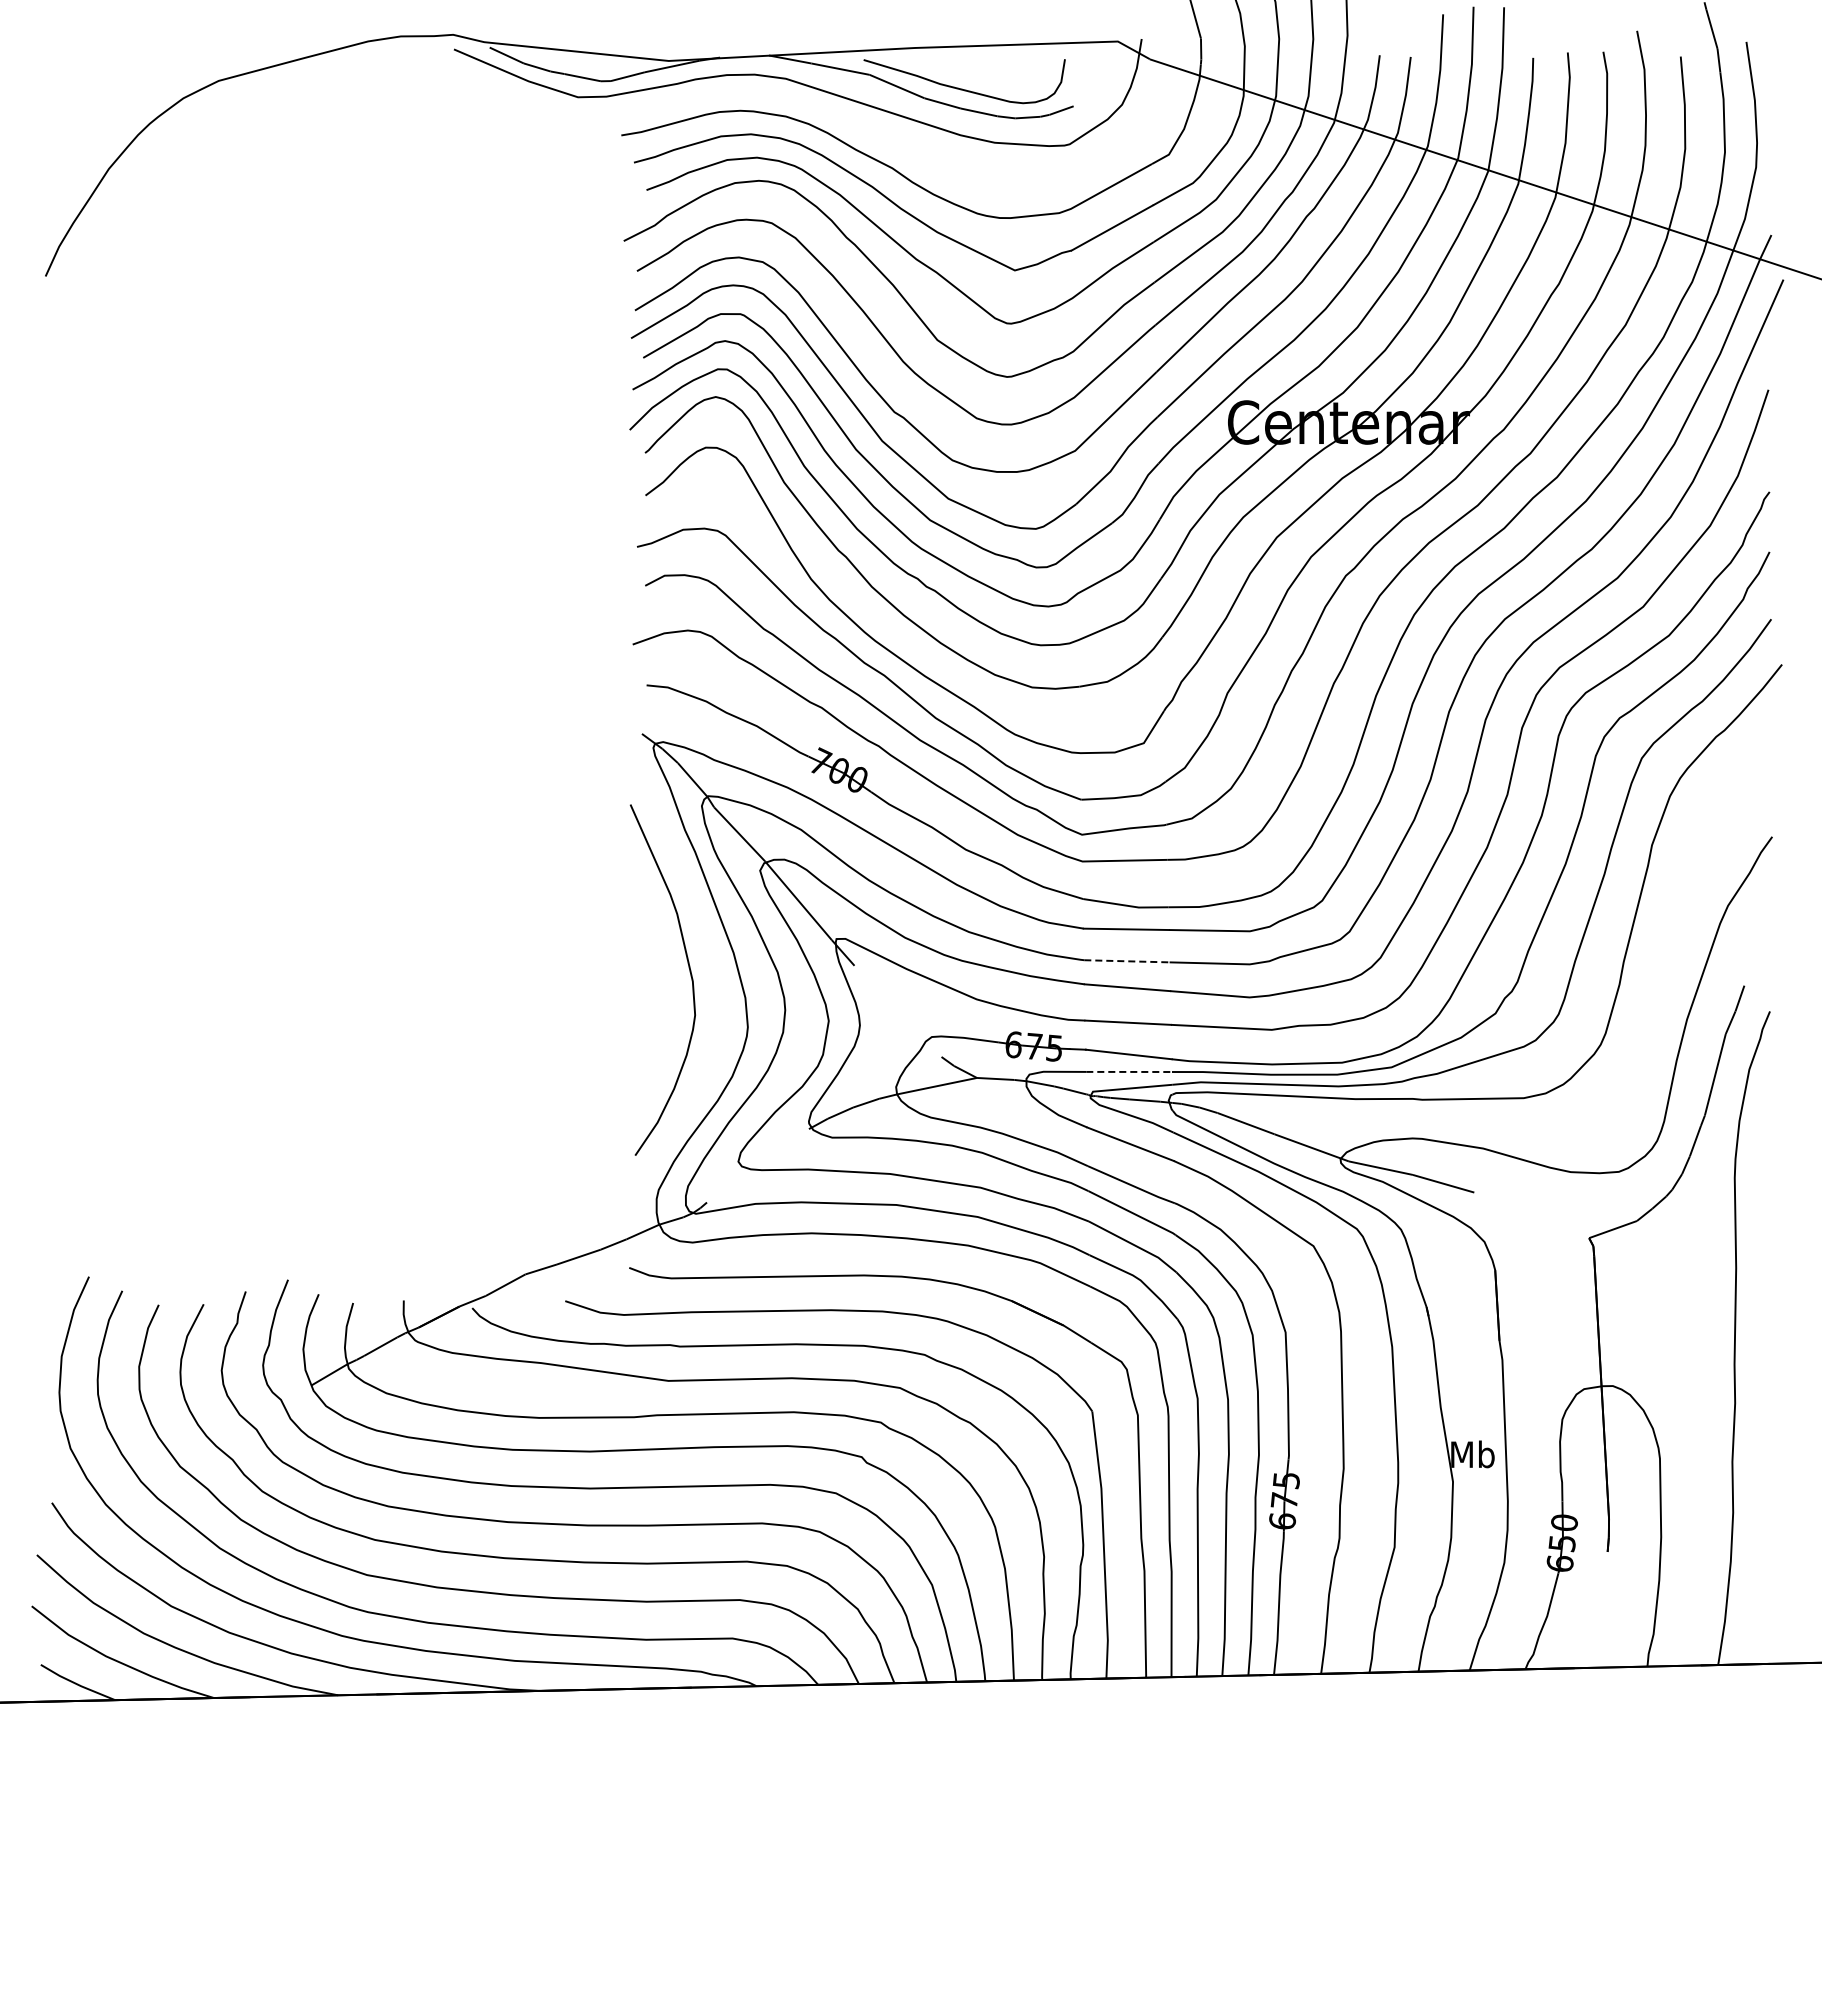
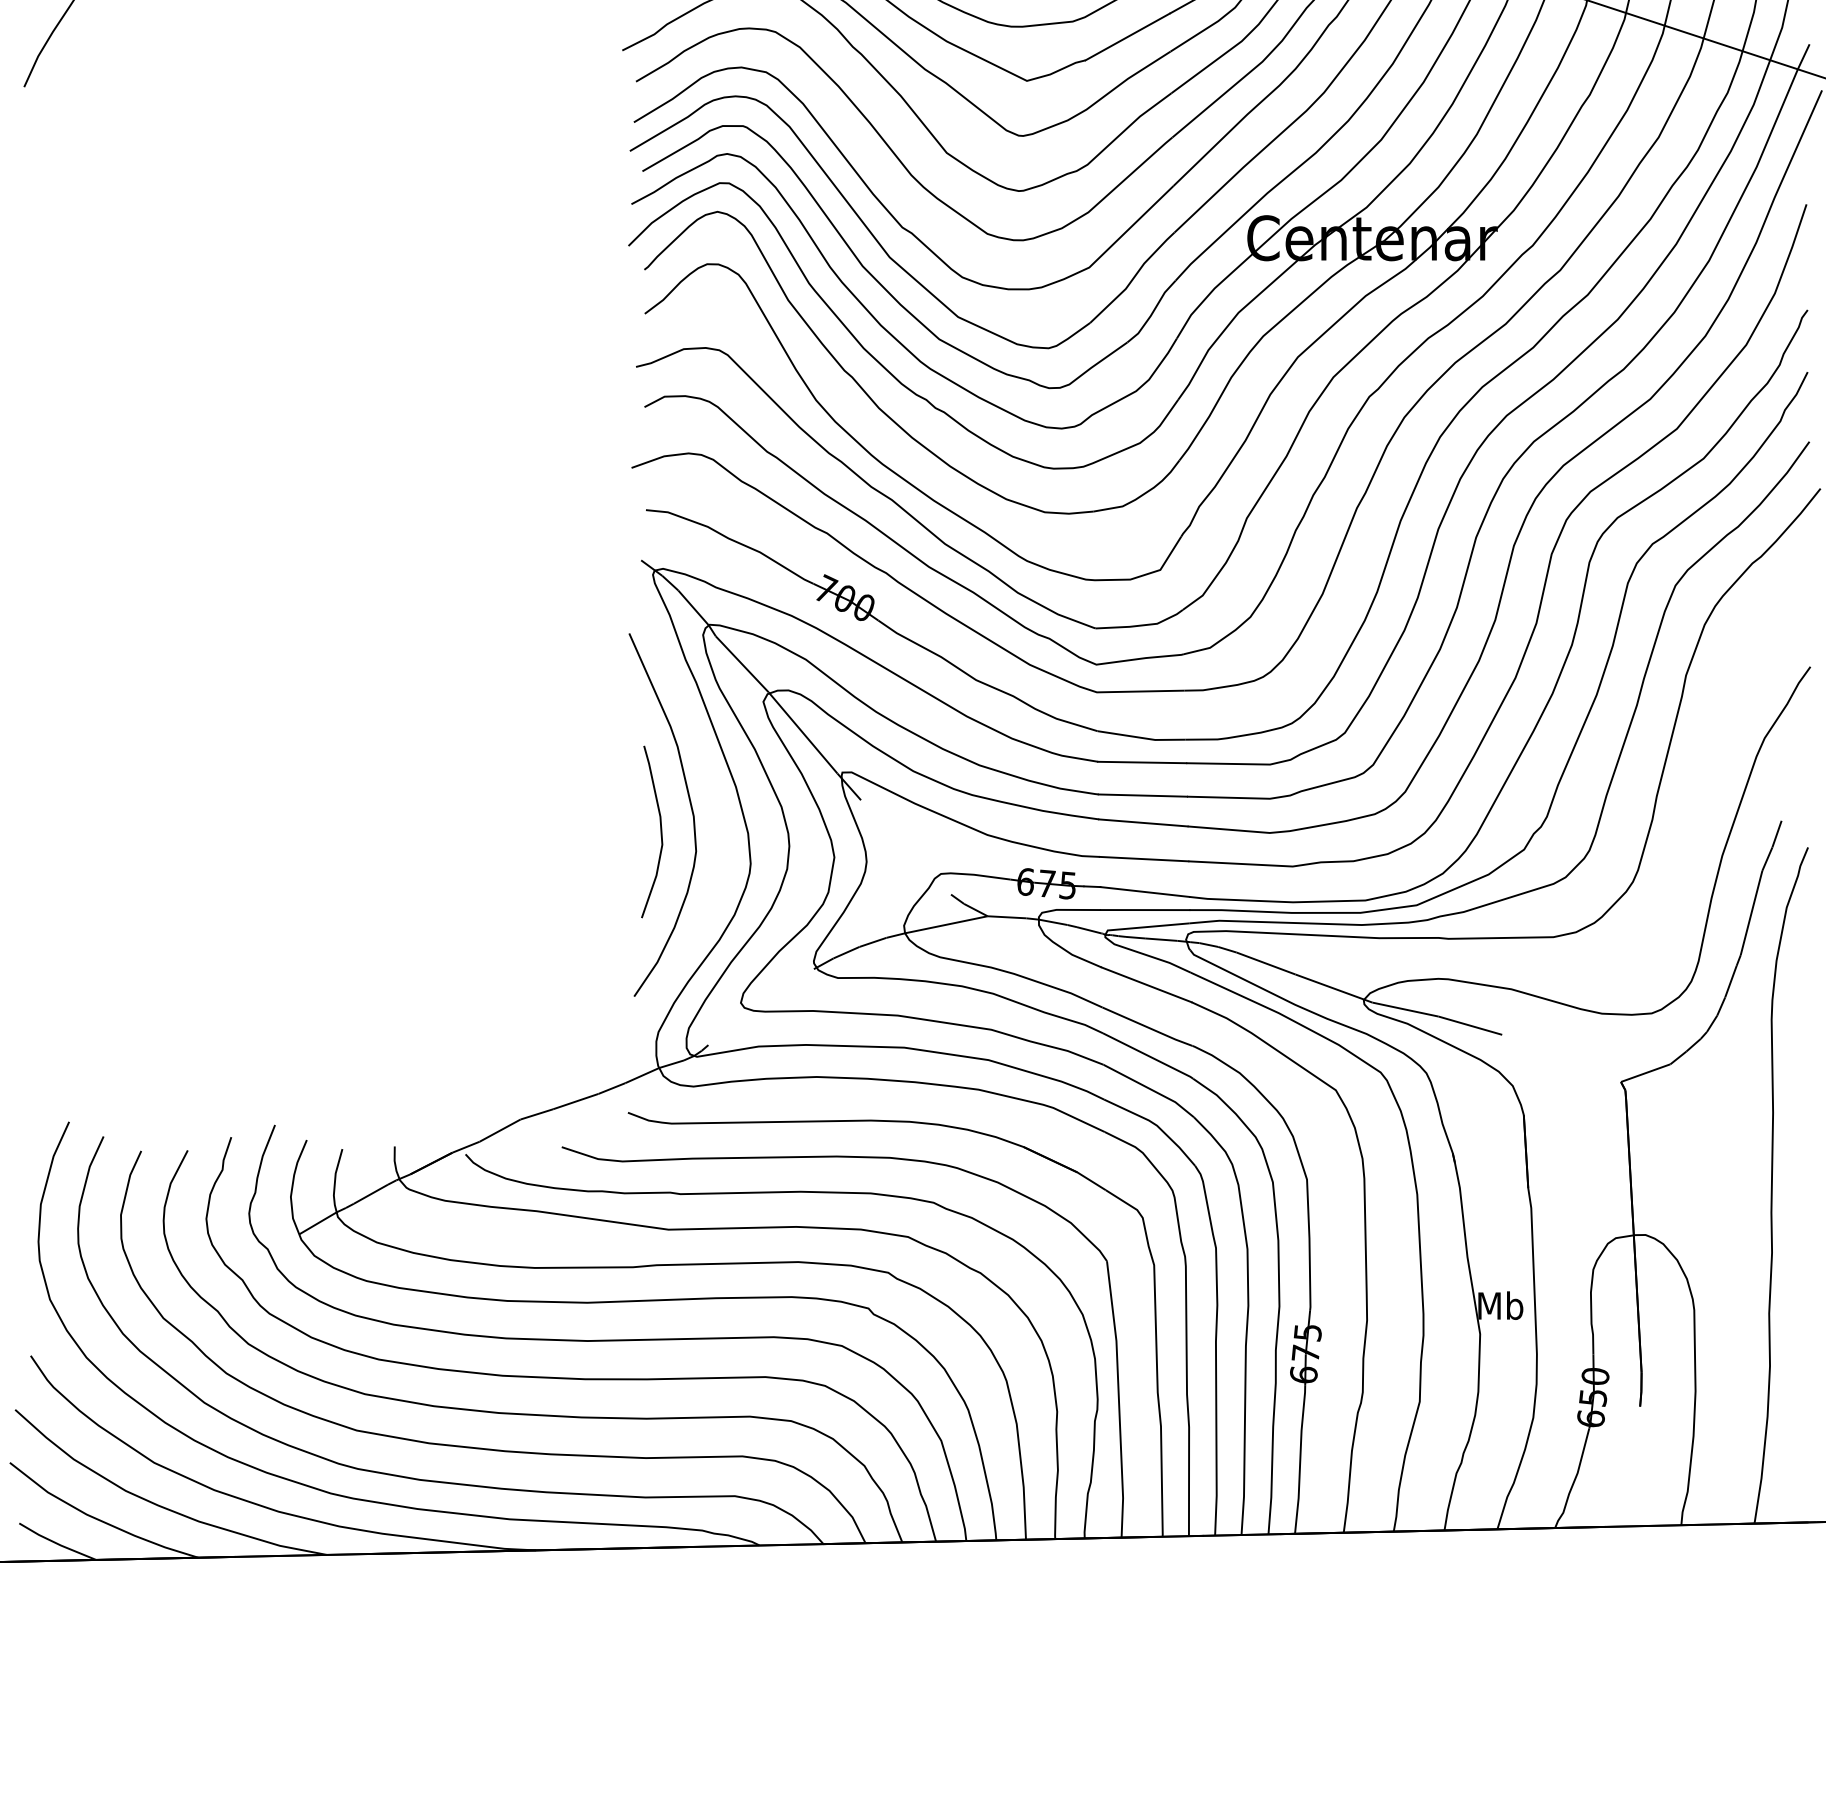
line: (1126, 961) -> (1142, 795), dashed -> solid
curve: (660, 996) -> (660, 832), added
line: (1129, 1071) -> (1145, 909), dashed -> solid

